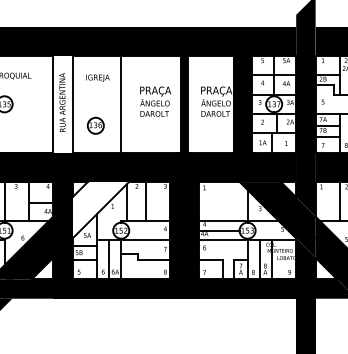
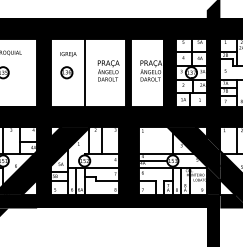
fill: (62, 103) -> (43, 72), added
part: (95, 125) -> (66, 72), moved
fill: (100, 209) -> (70, 146), added

